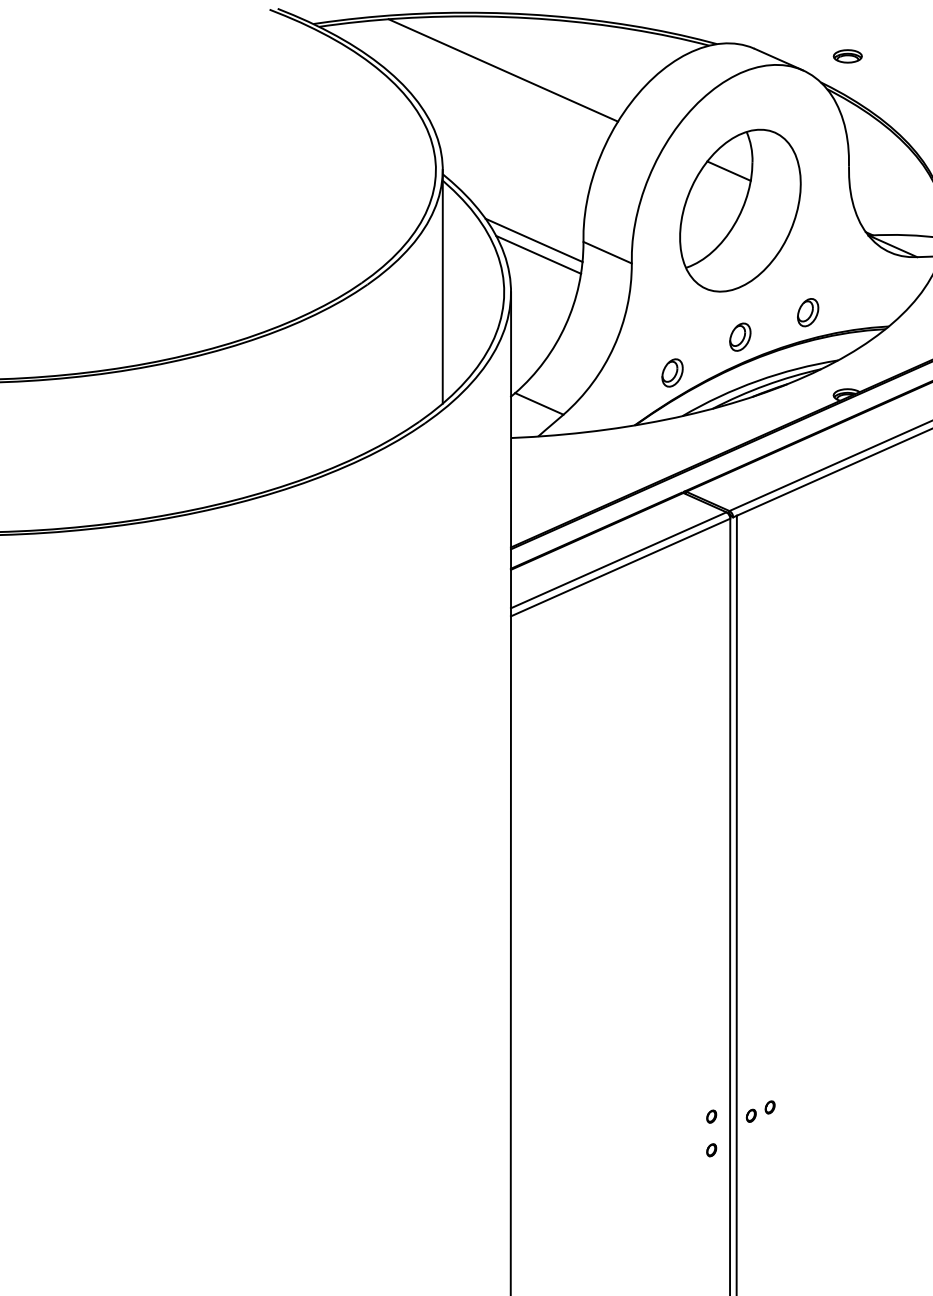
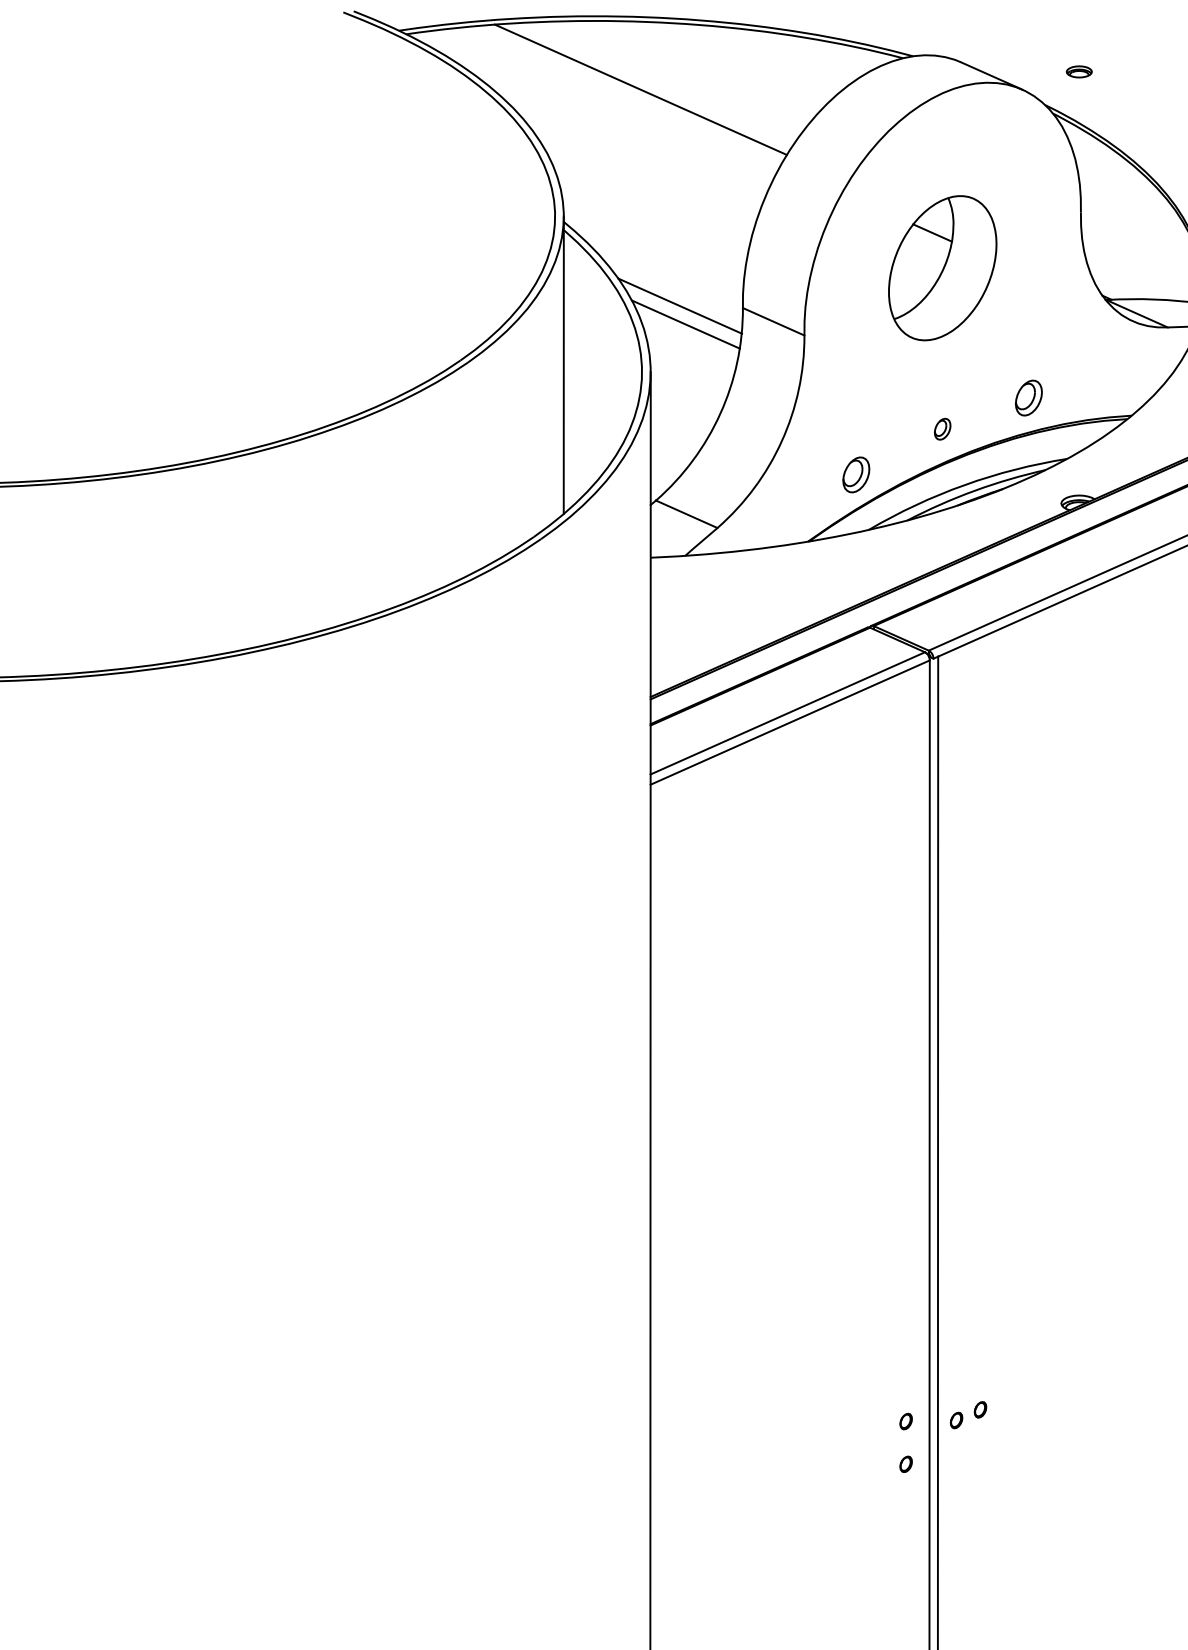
part: (847, 56) -> (1079, 72), size x0.7
part: (740, 210) -> (942, 268), size x0.7
part: (740, 336) -> (942, 428), size x0.6

